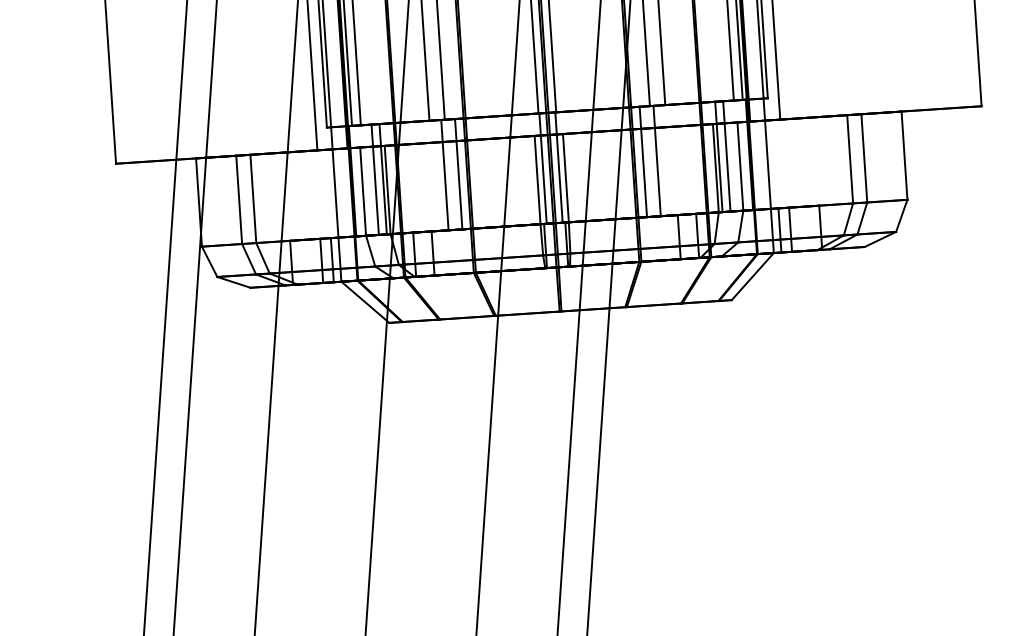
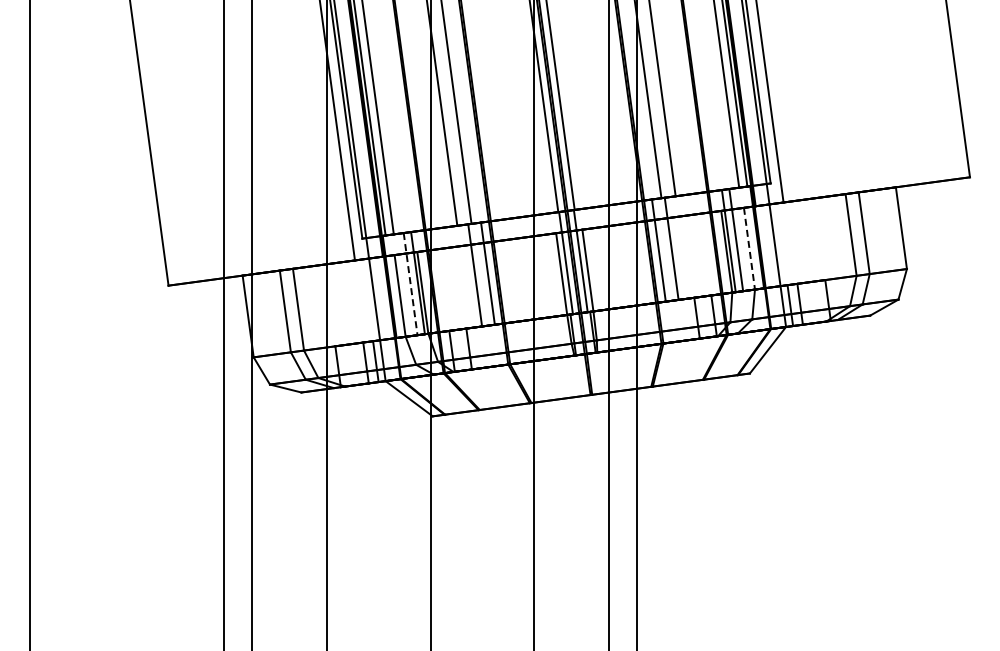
line: (740, 167) -> (749, 249), solid -> dashed
line: (375, 180) -> (410, 284), solid -> dashed

